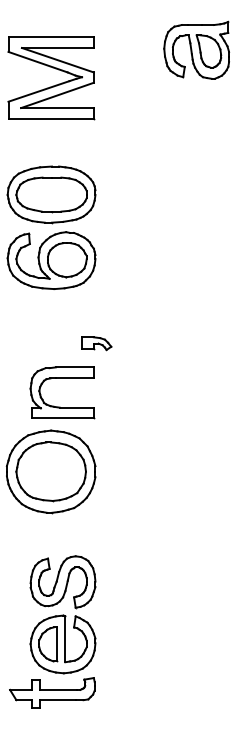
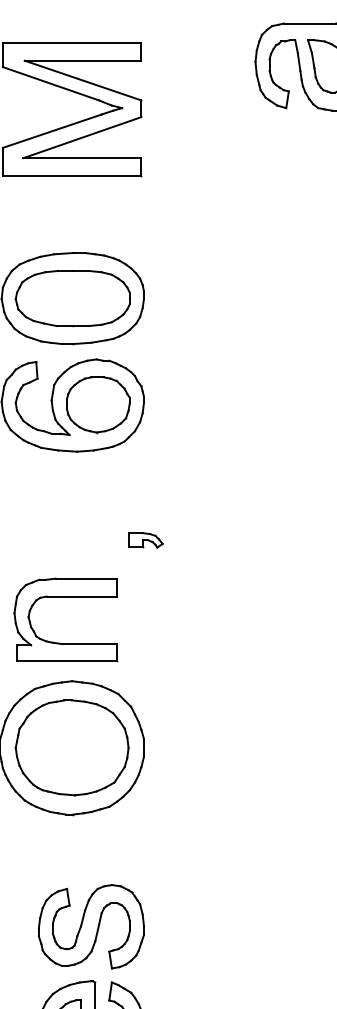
part: (96, 343) -> (145, 539), size x0.7
part: (62, 378) -> (66, 596), moved

